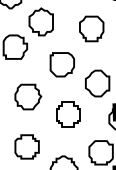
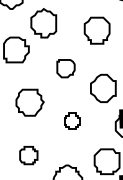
part: (61, 64) -> (65, 68), size x0.7
part: (68, 114) -> (72, 121), size x0.6
part: (26, 146) -> (28, 155), size x0.7

